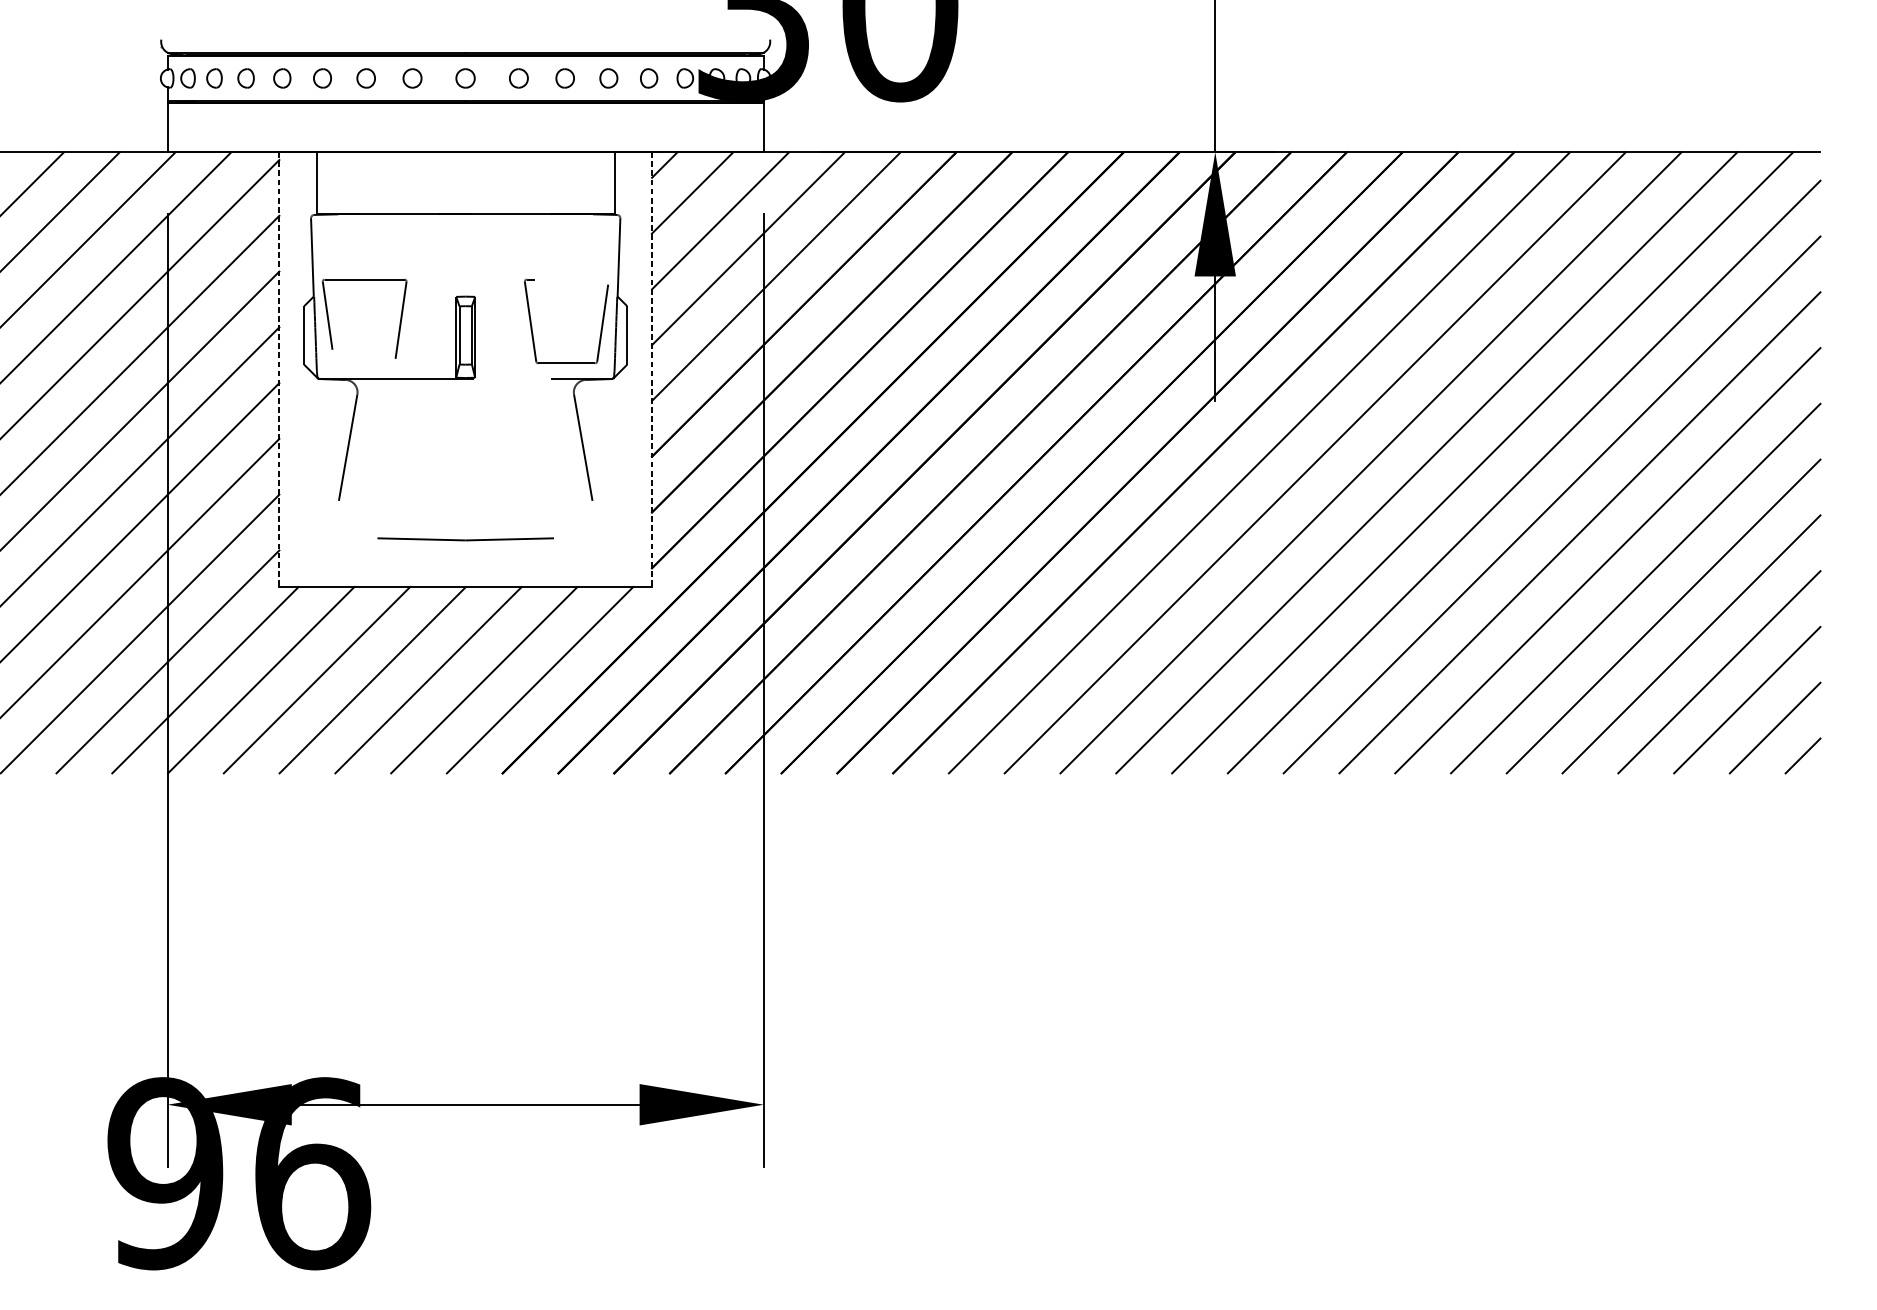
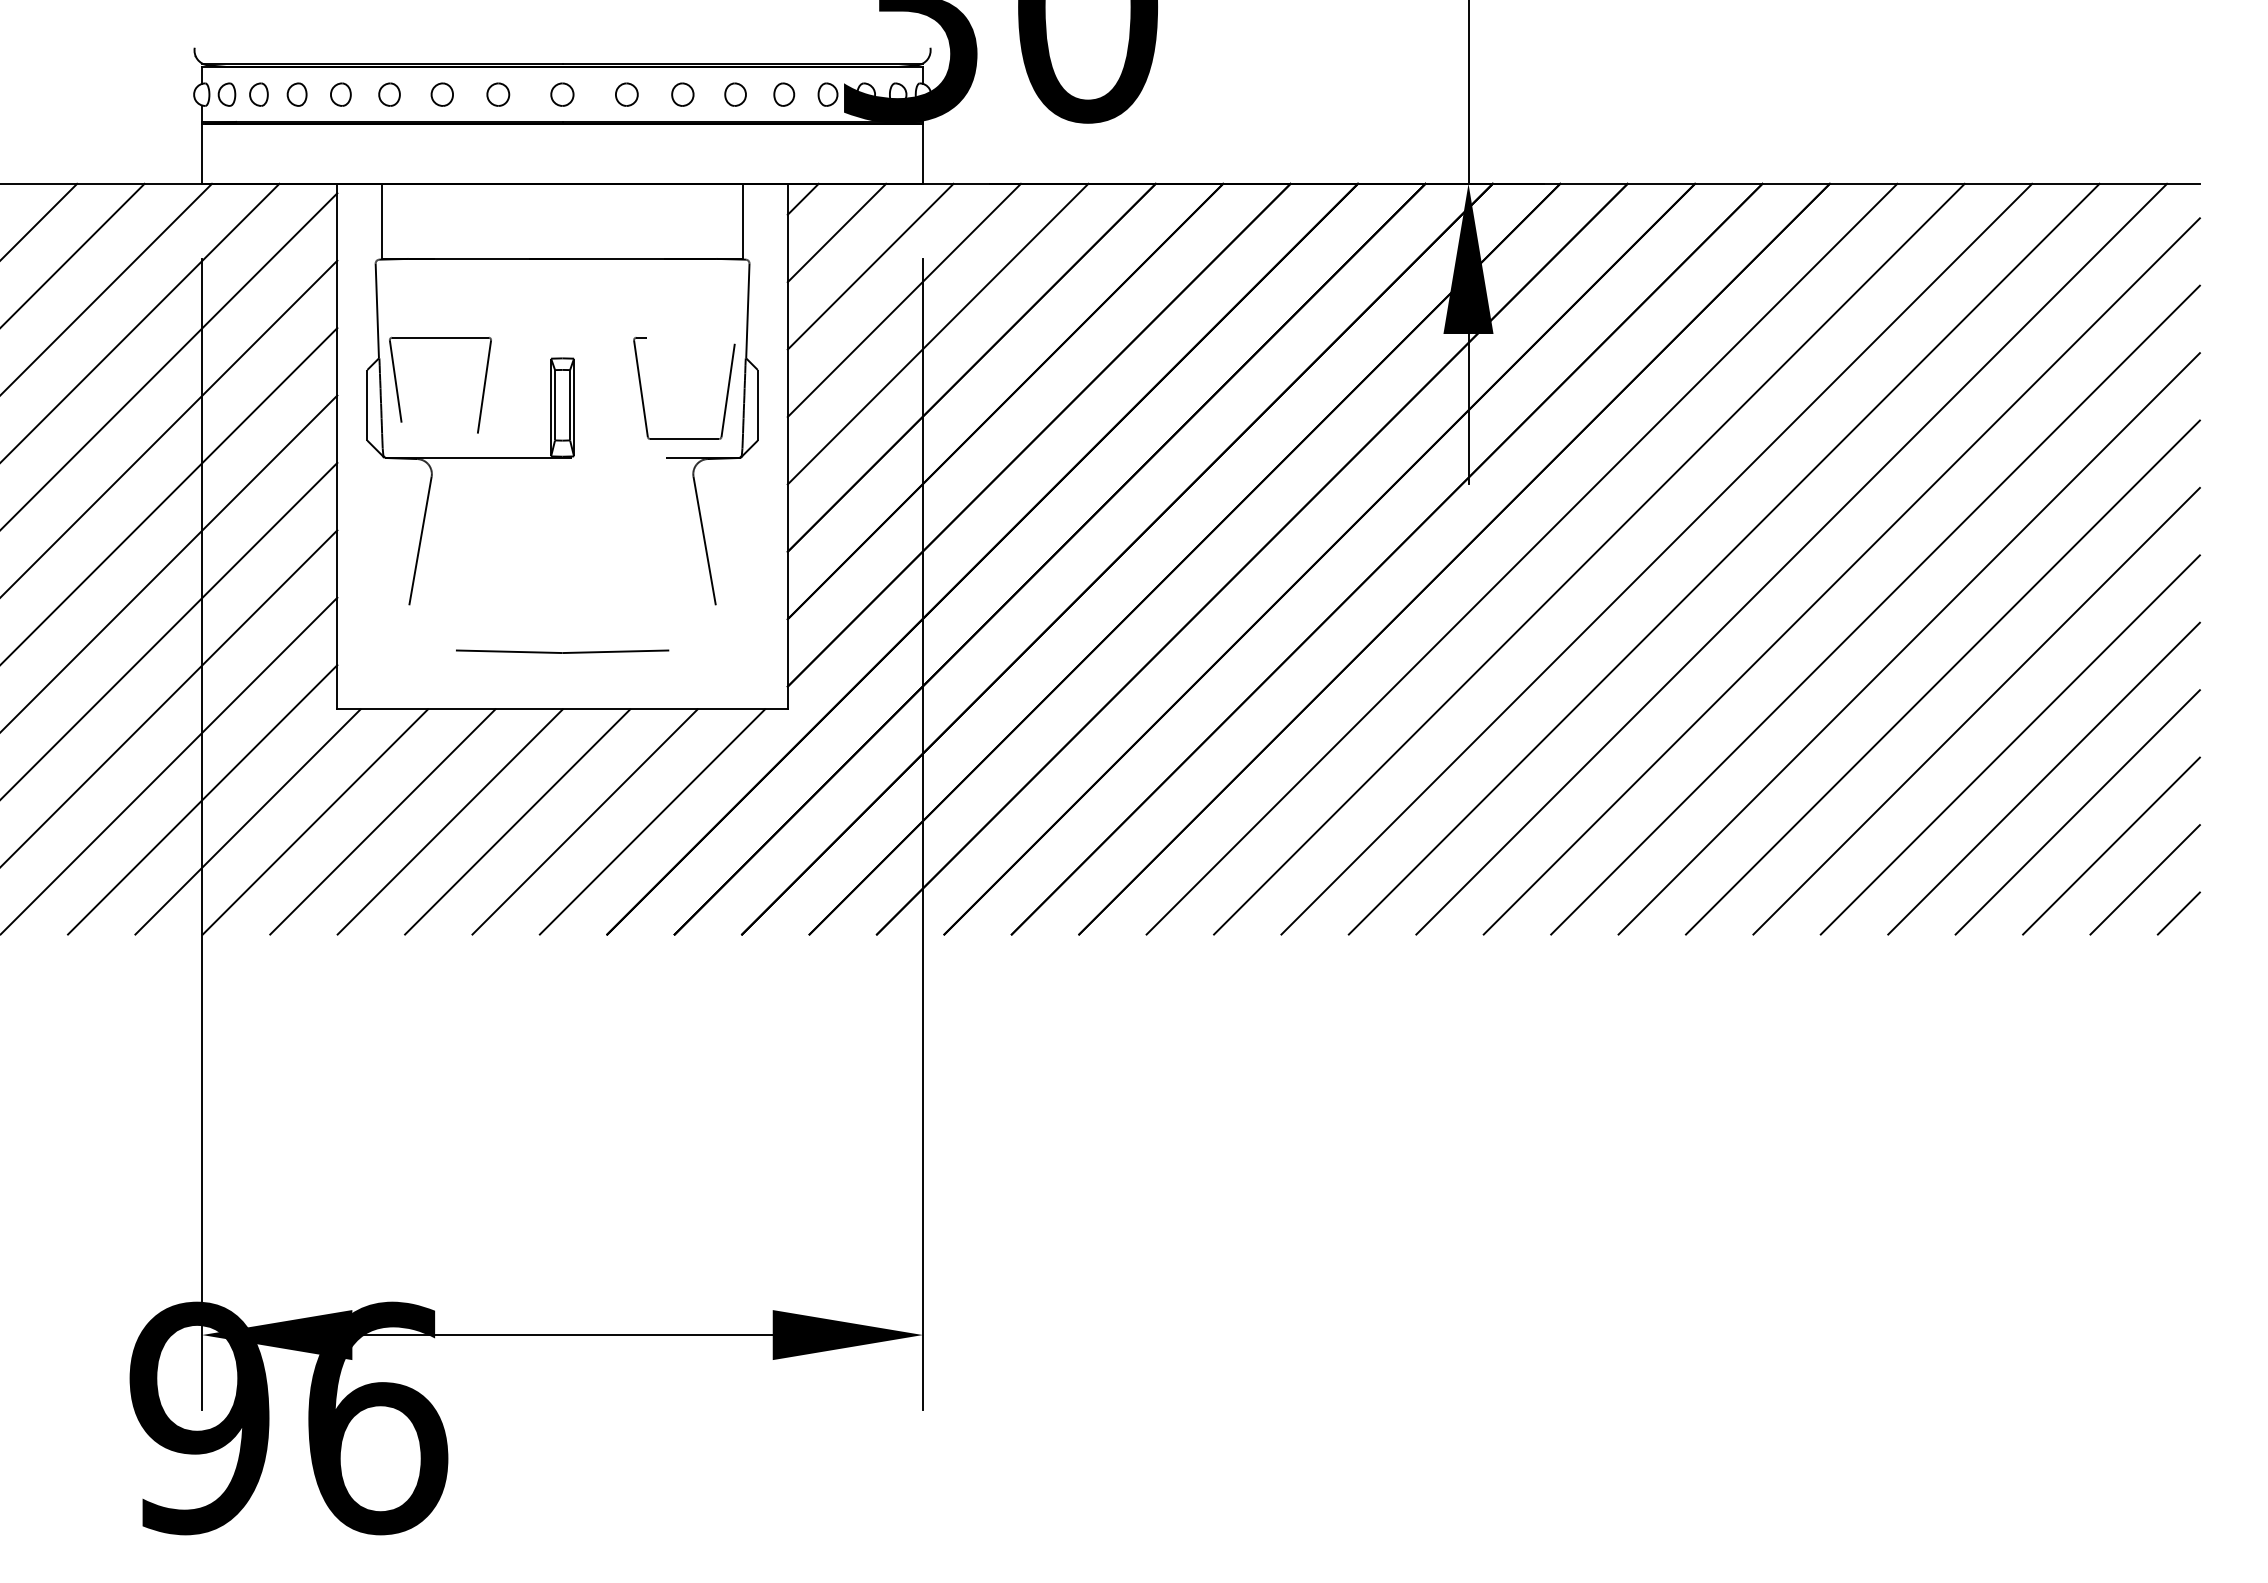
line: (279, 369) -> (337, 446), dashed -> solid
line: (651, 369) -> (787, 446), dashed -> solid

